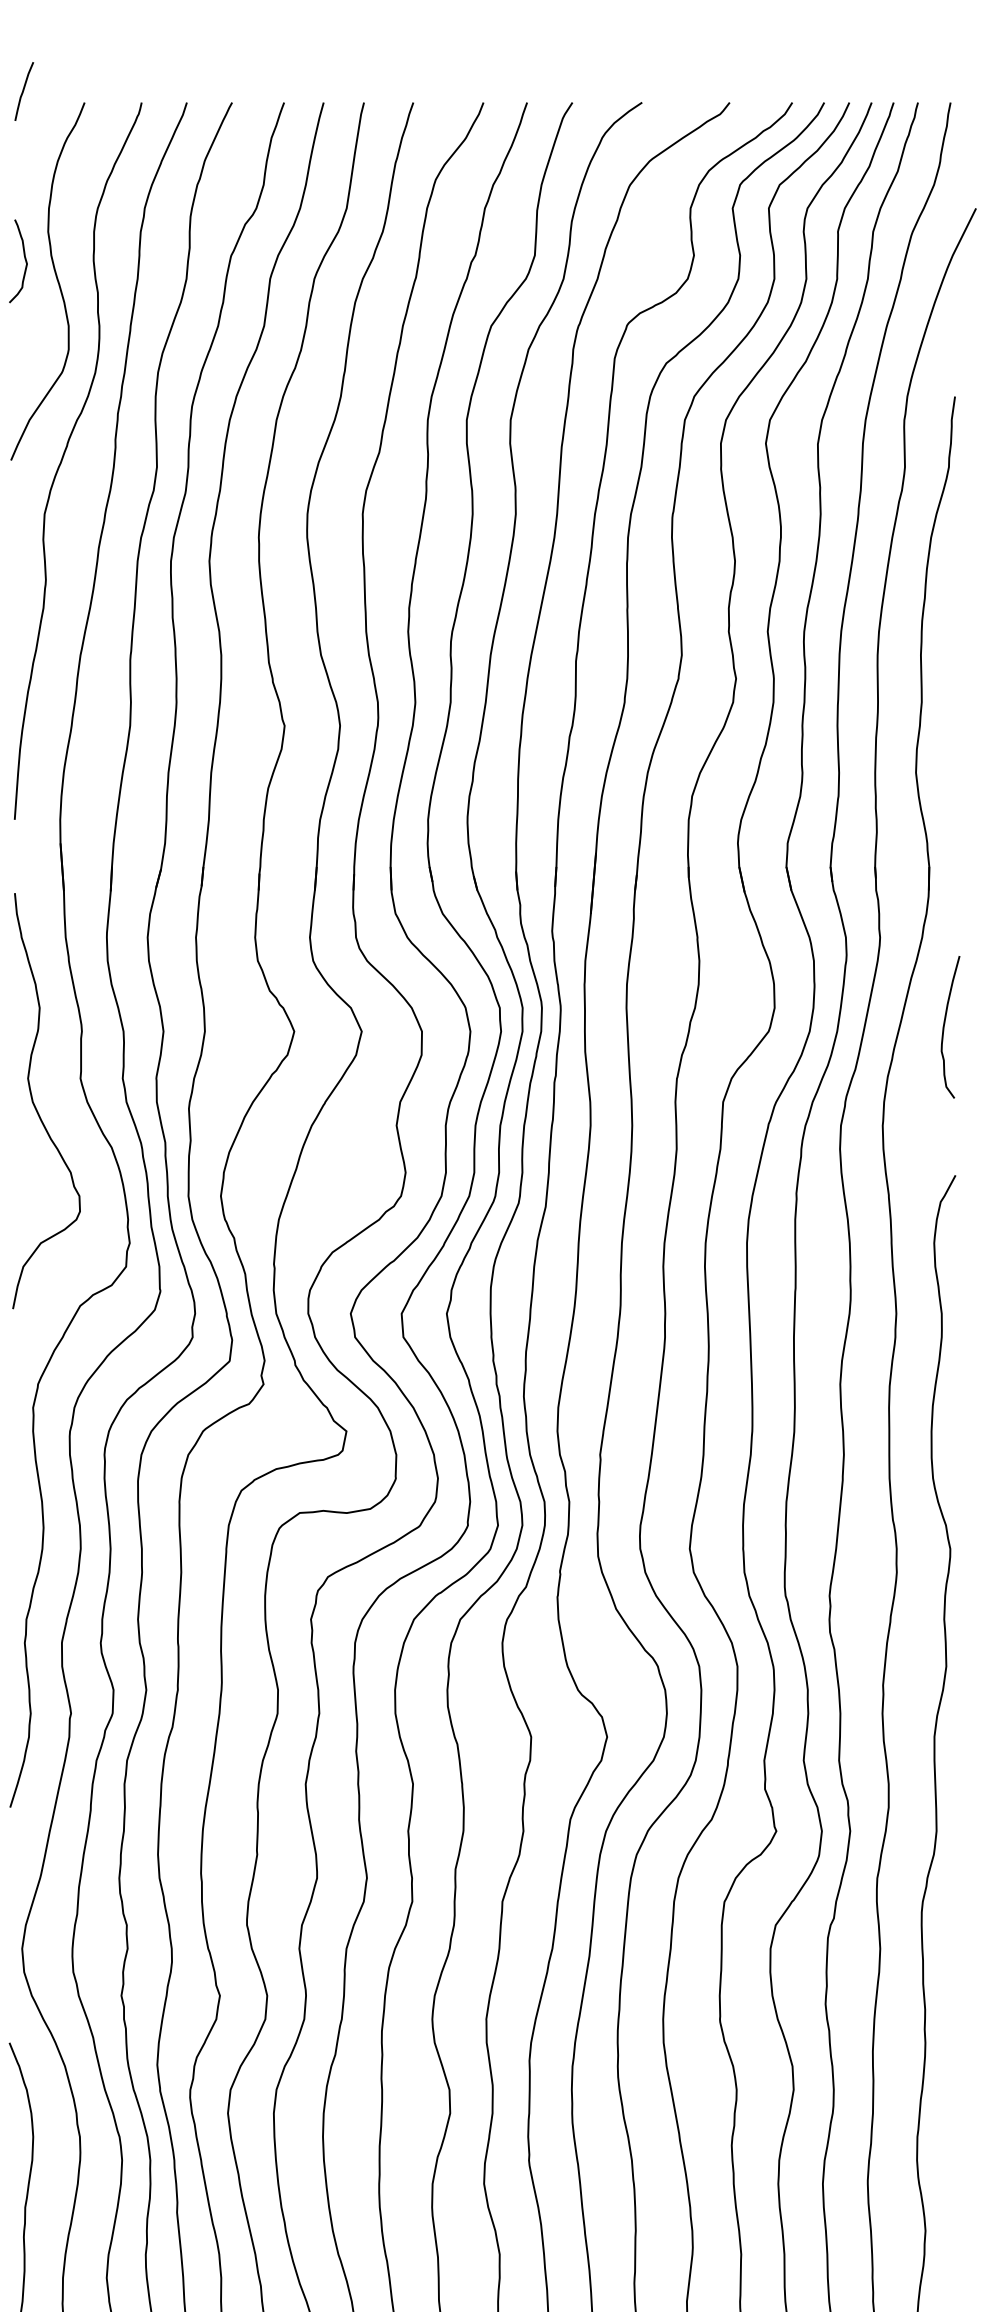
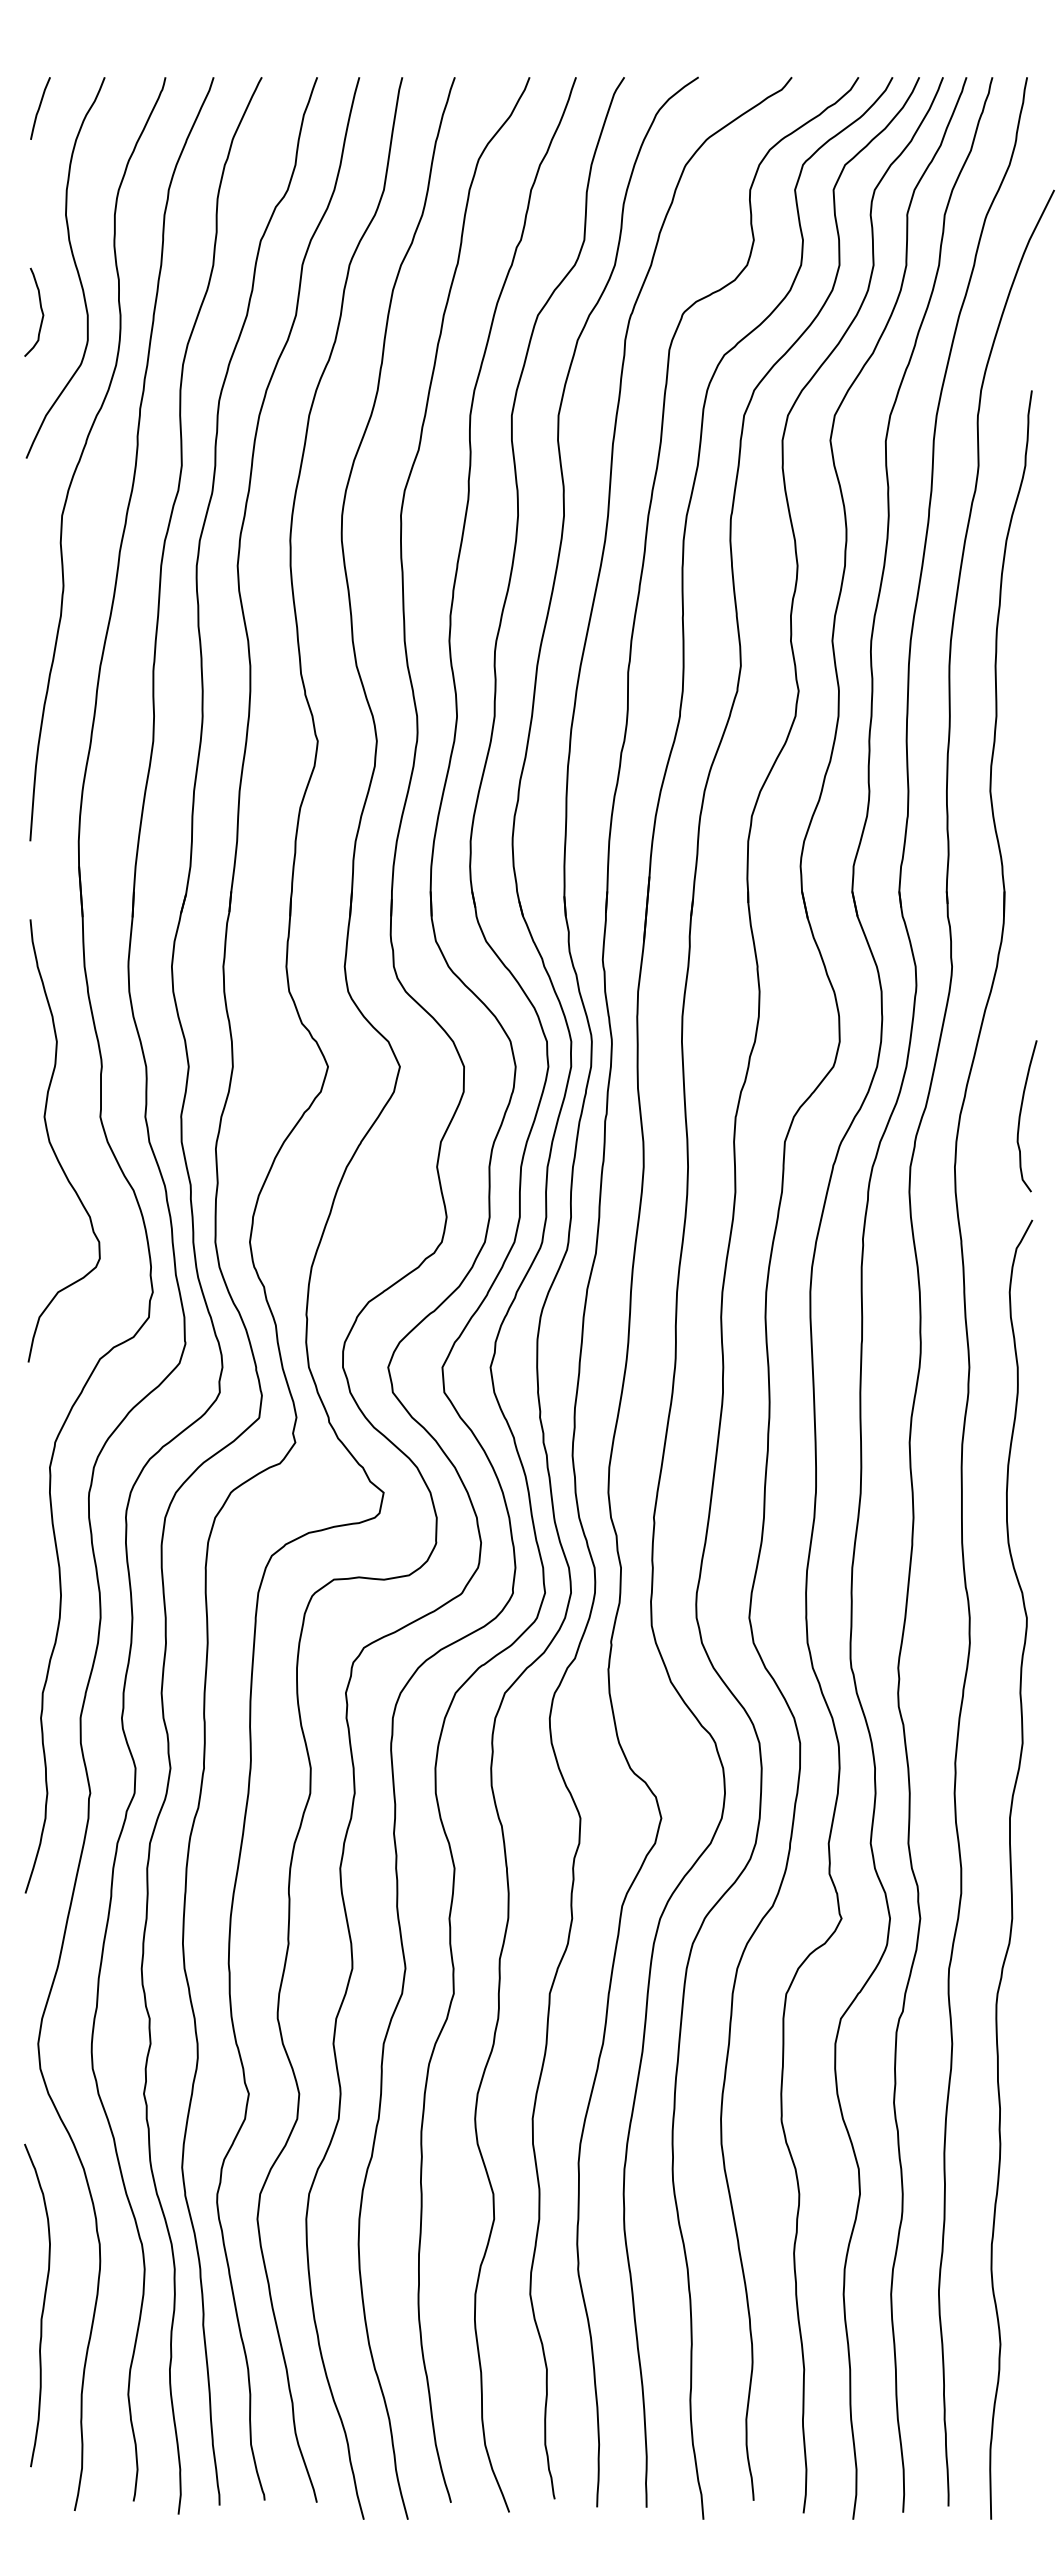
curve: (24, 90) -> (40, 107), moved
curve: (24, 258) -> (40, 309), moved
curve: (945, 1024) -> (1021, 1113), moved

